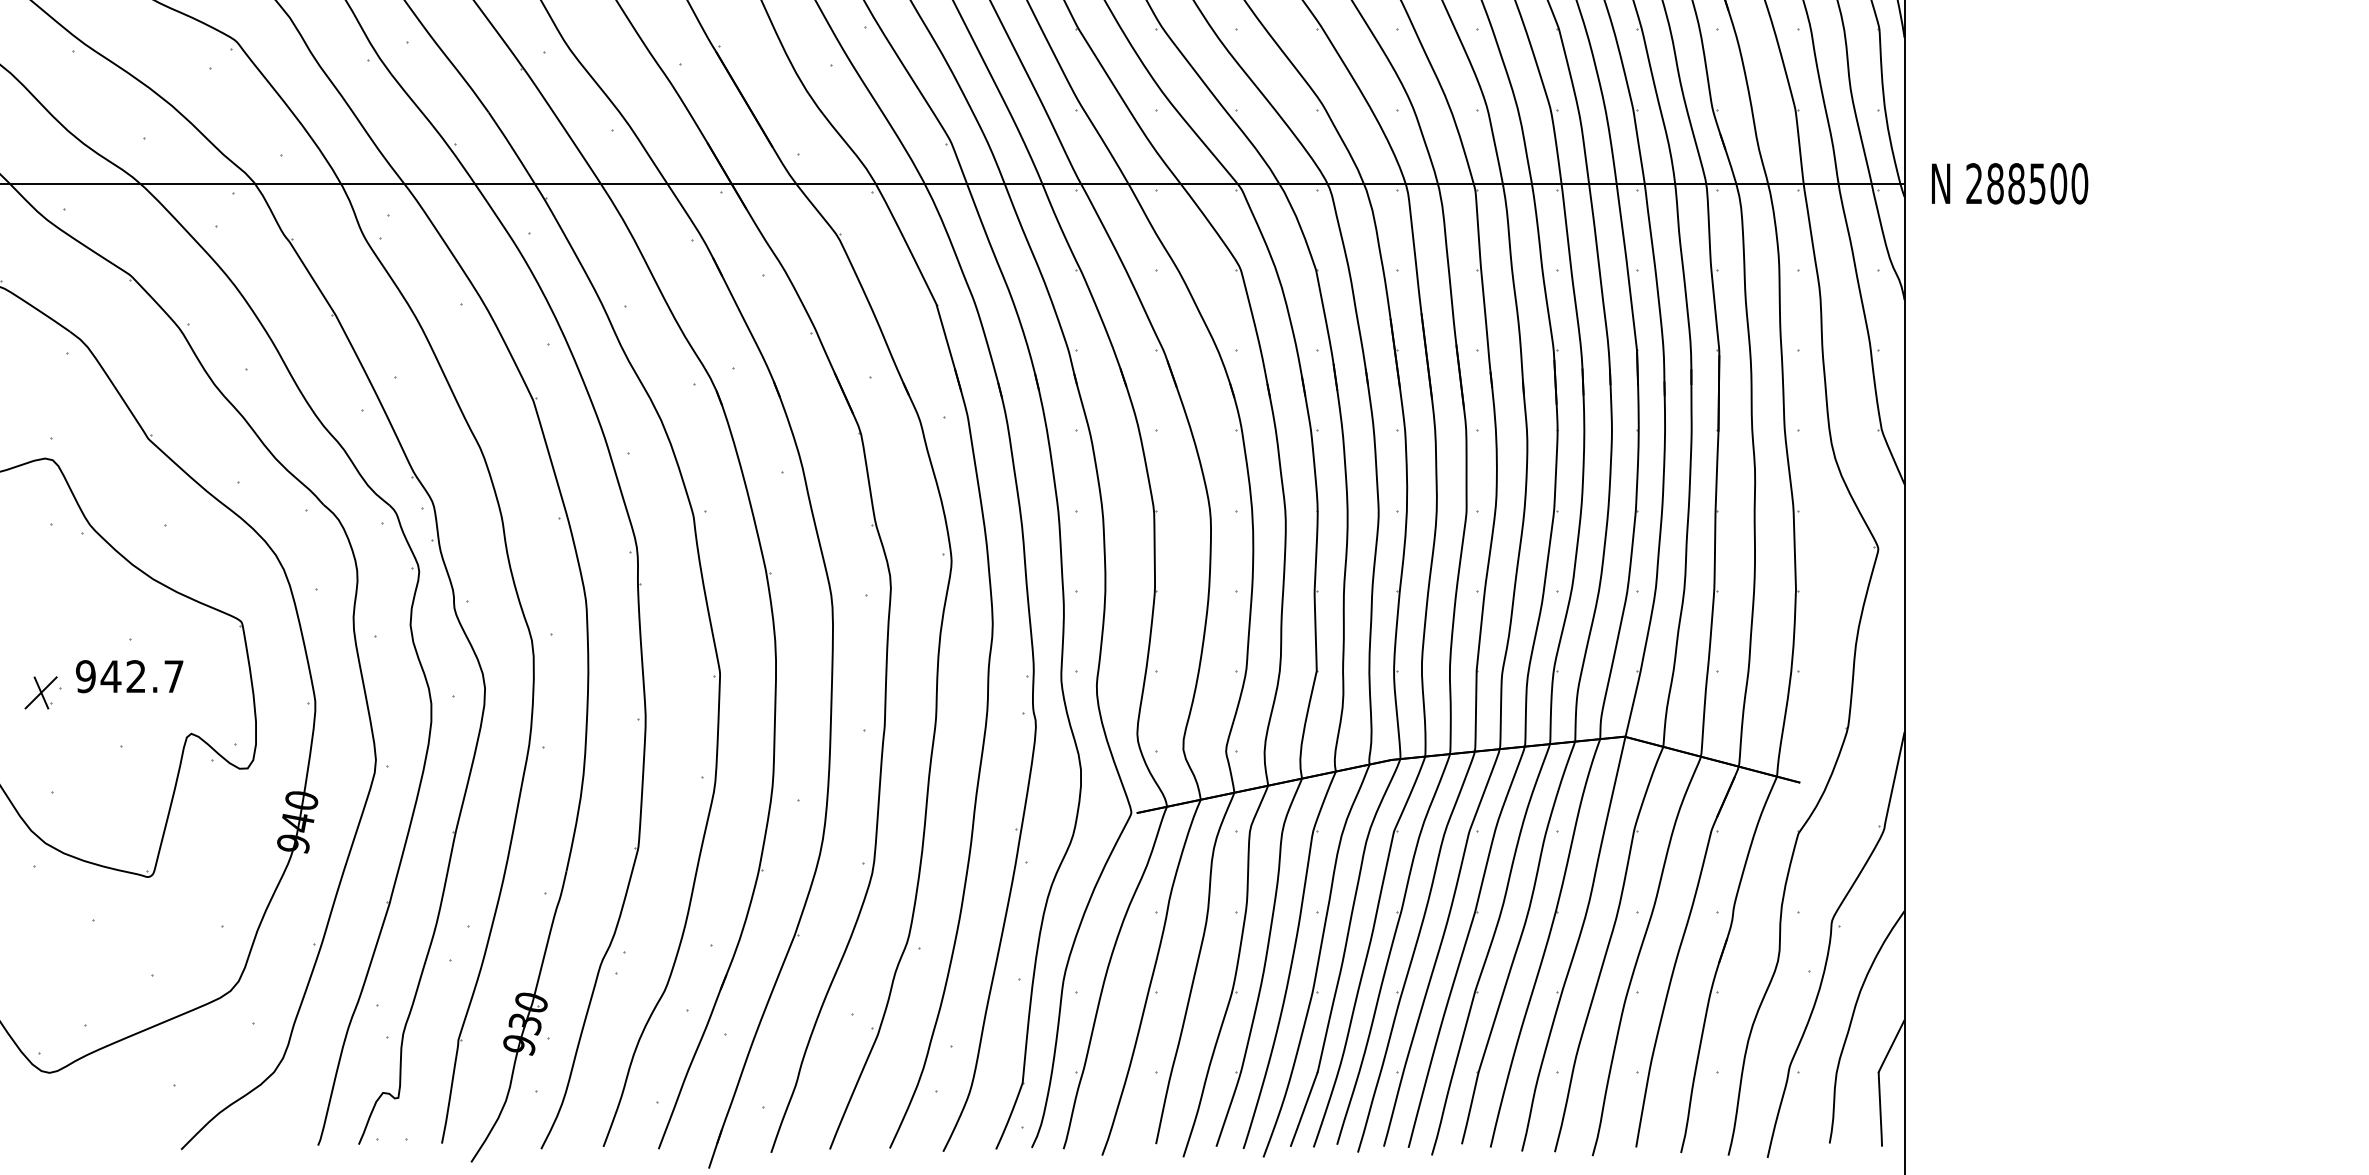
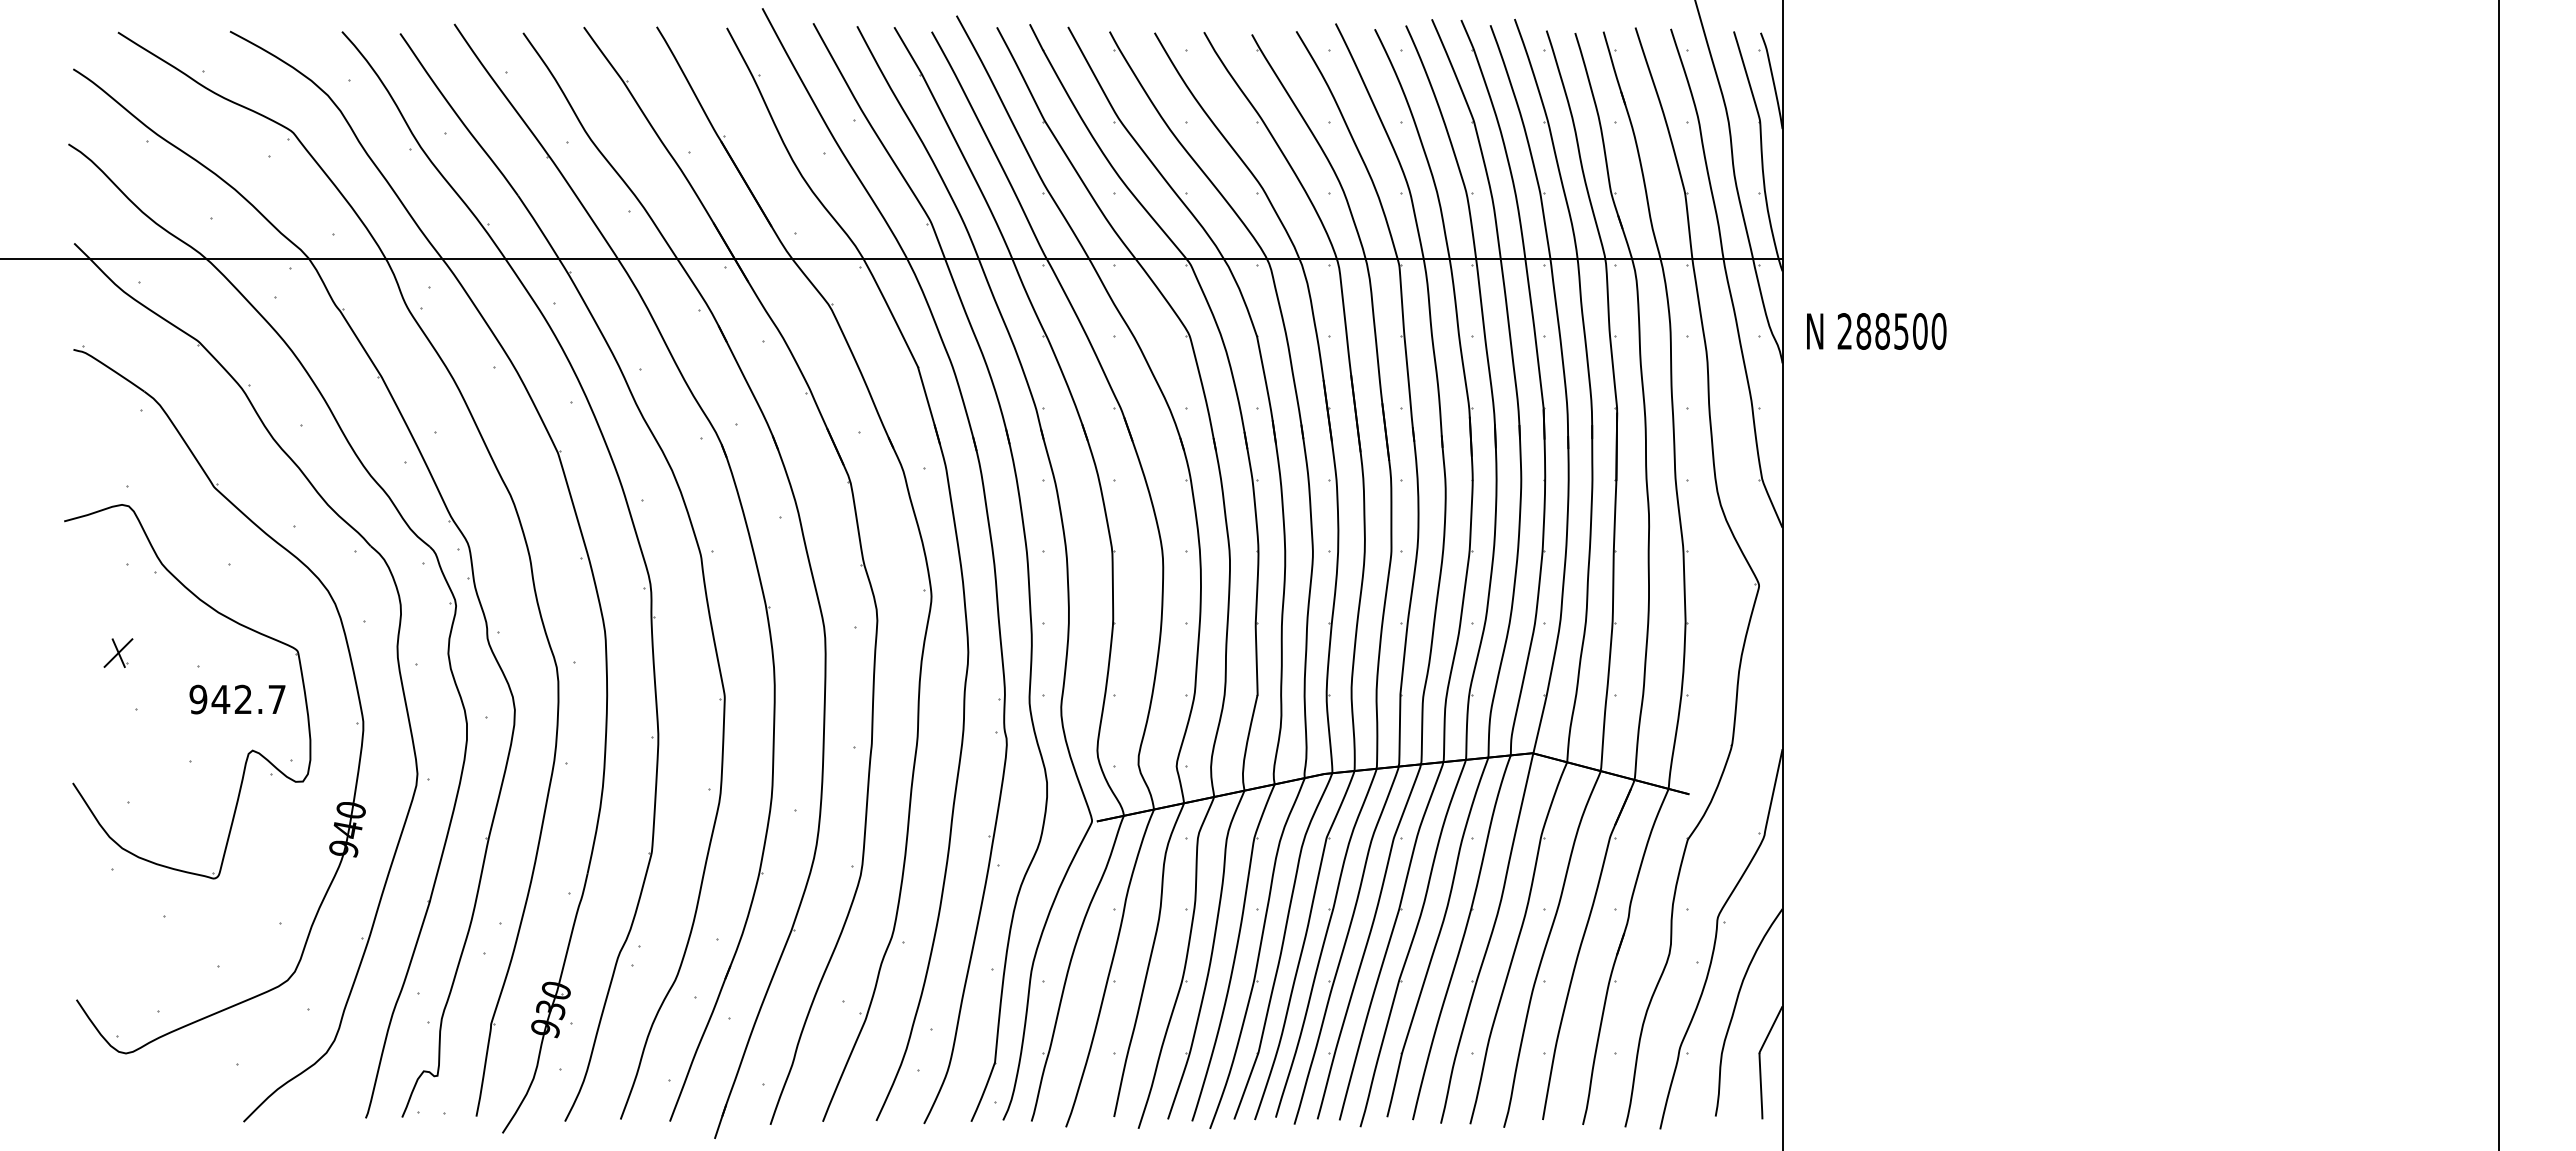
text: (2009, 183) -> (1876, 331), moved
text: (129, 676) -> (237, 699), moved
part: (41, 692) -> (118, 652), moved

